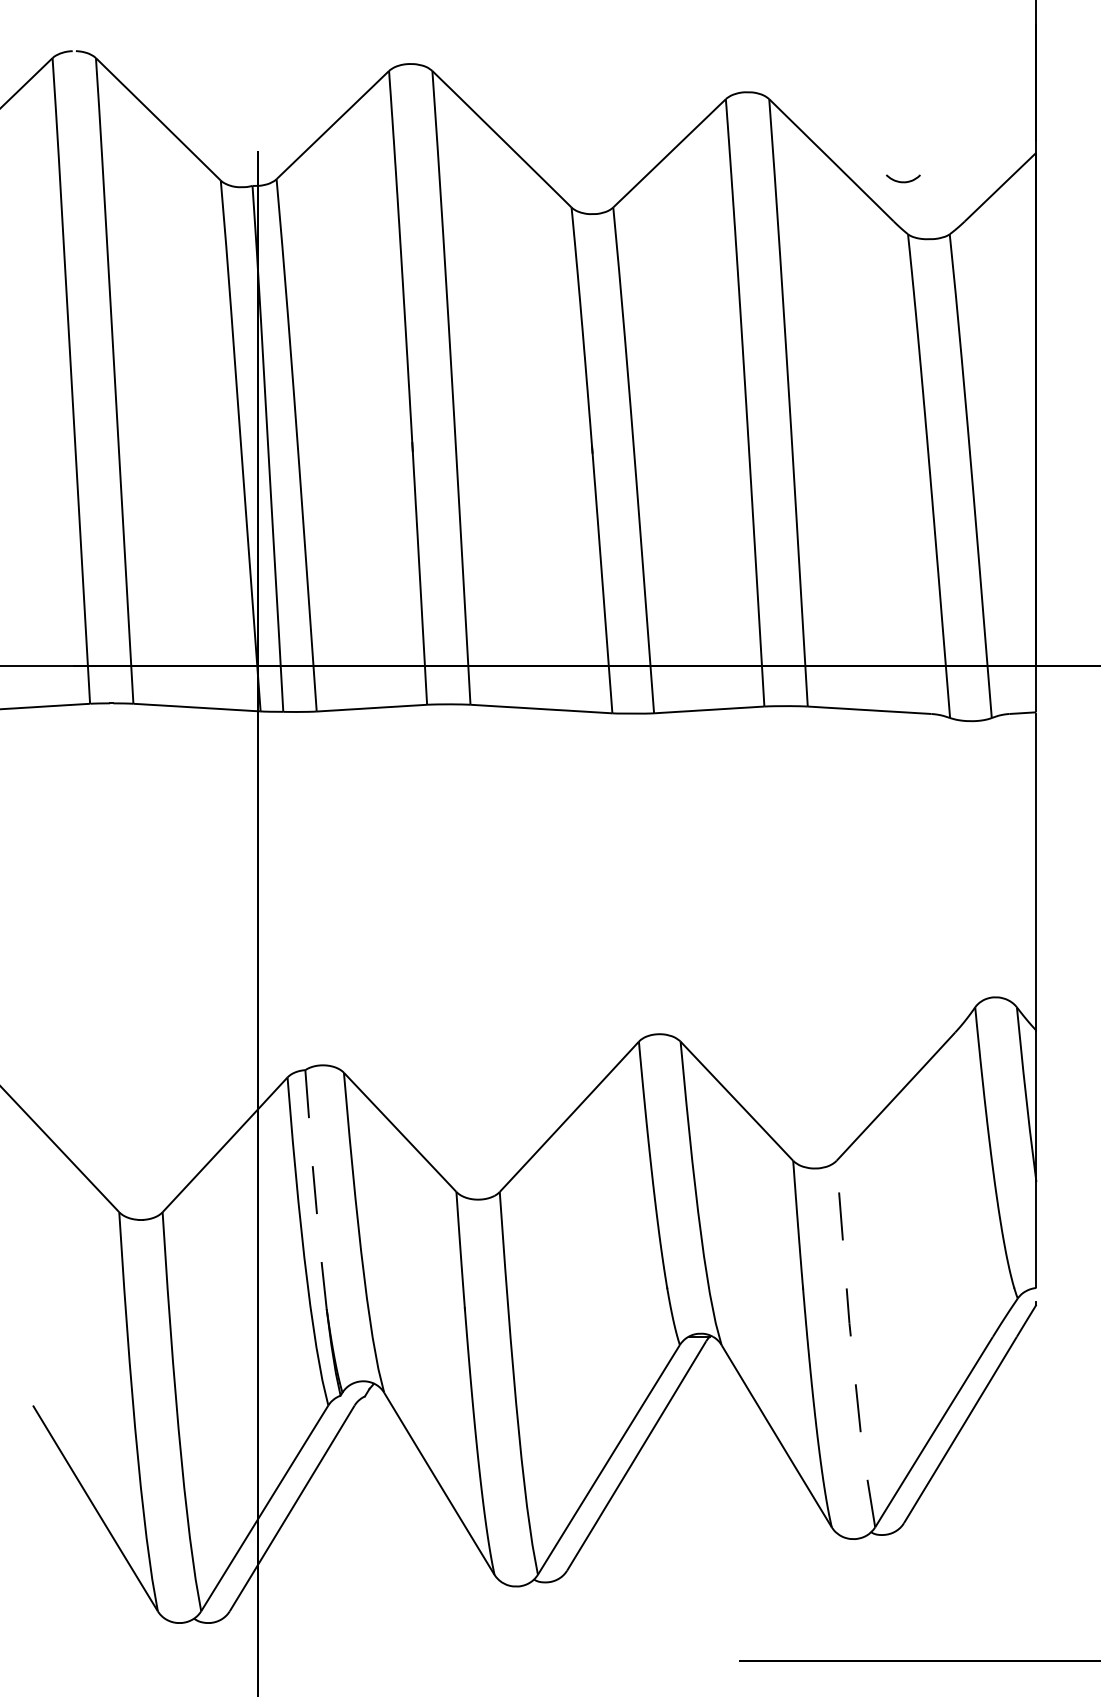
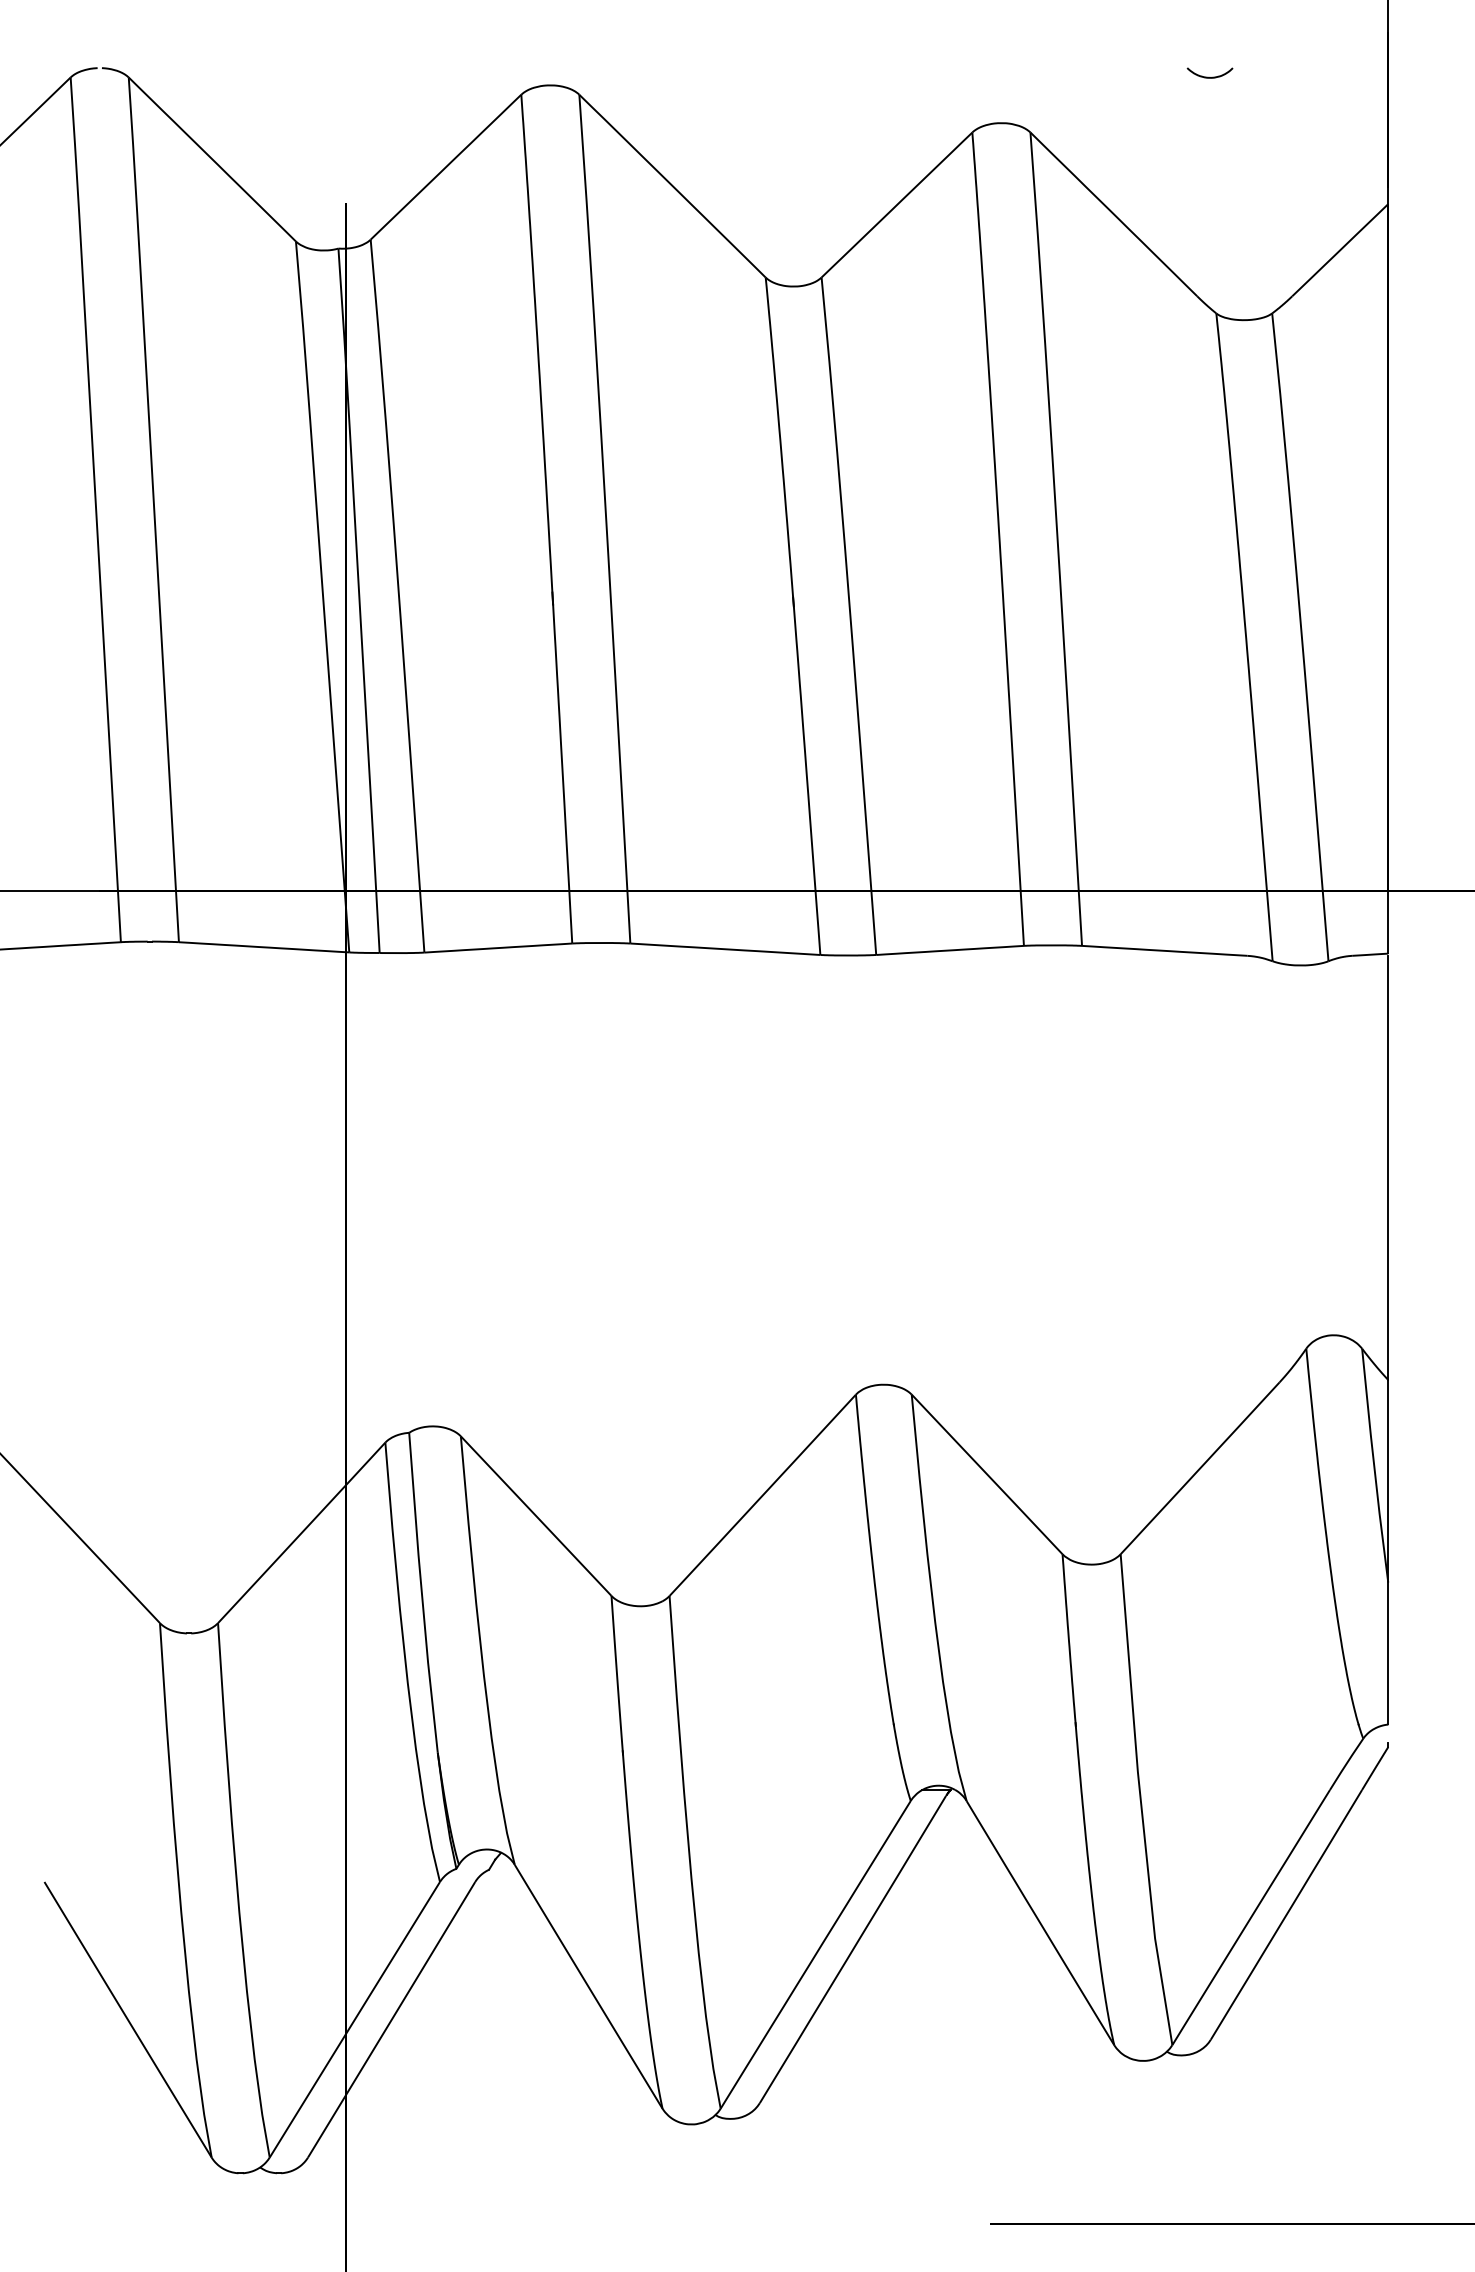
curve: (902, 181) -> (1209, 76), moved
line: (314, 1190) -> (421, 1593), dashed -> solid
line: (851, 1343) -> (1140, 1799), dashed -> solid

